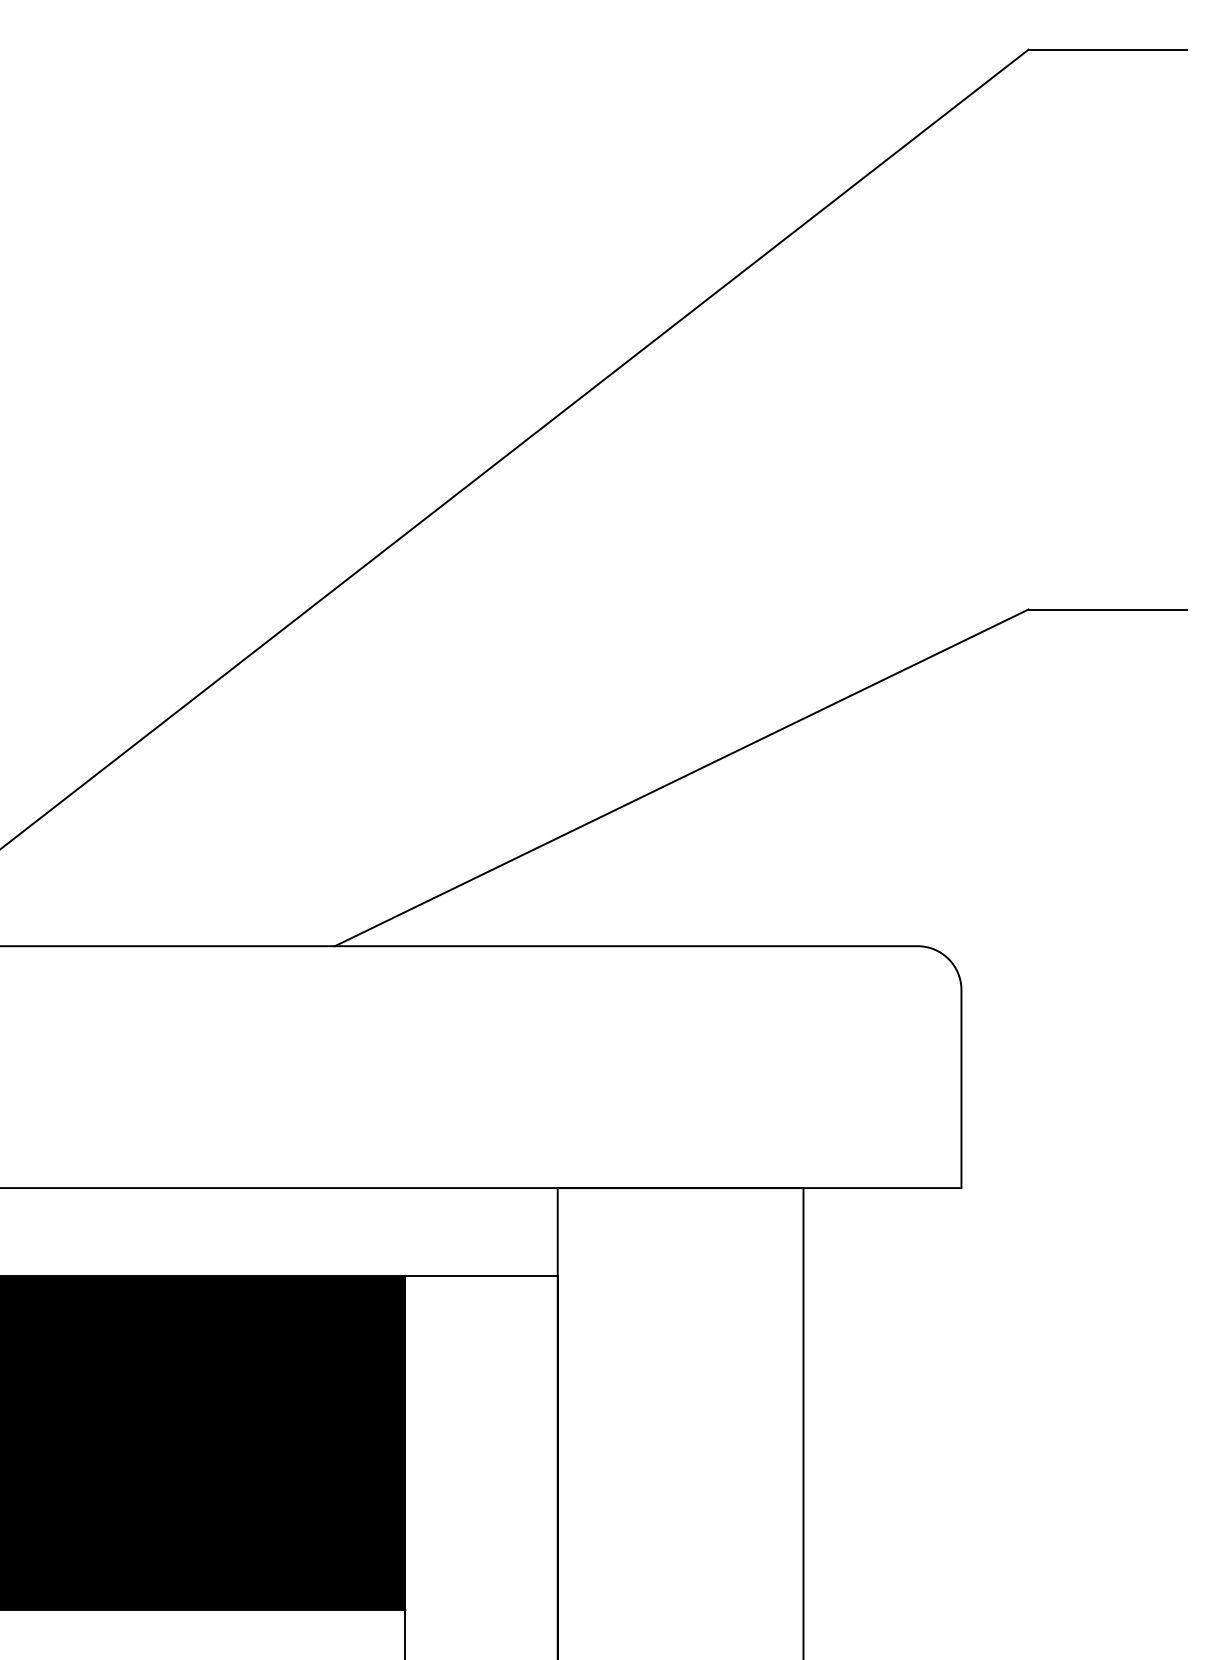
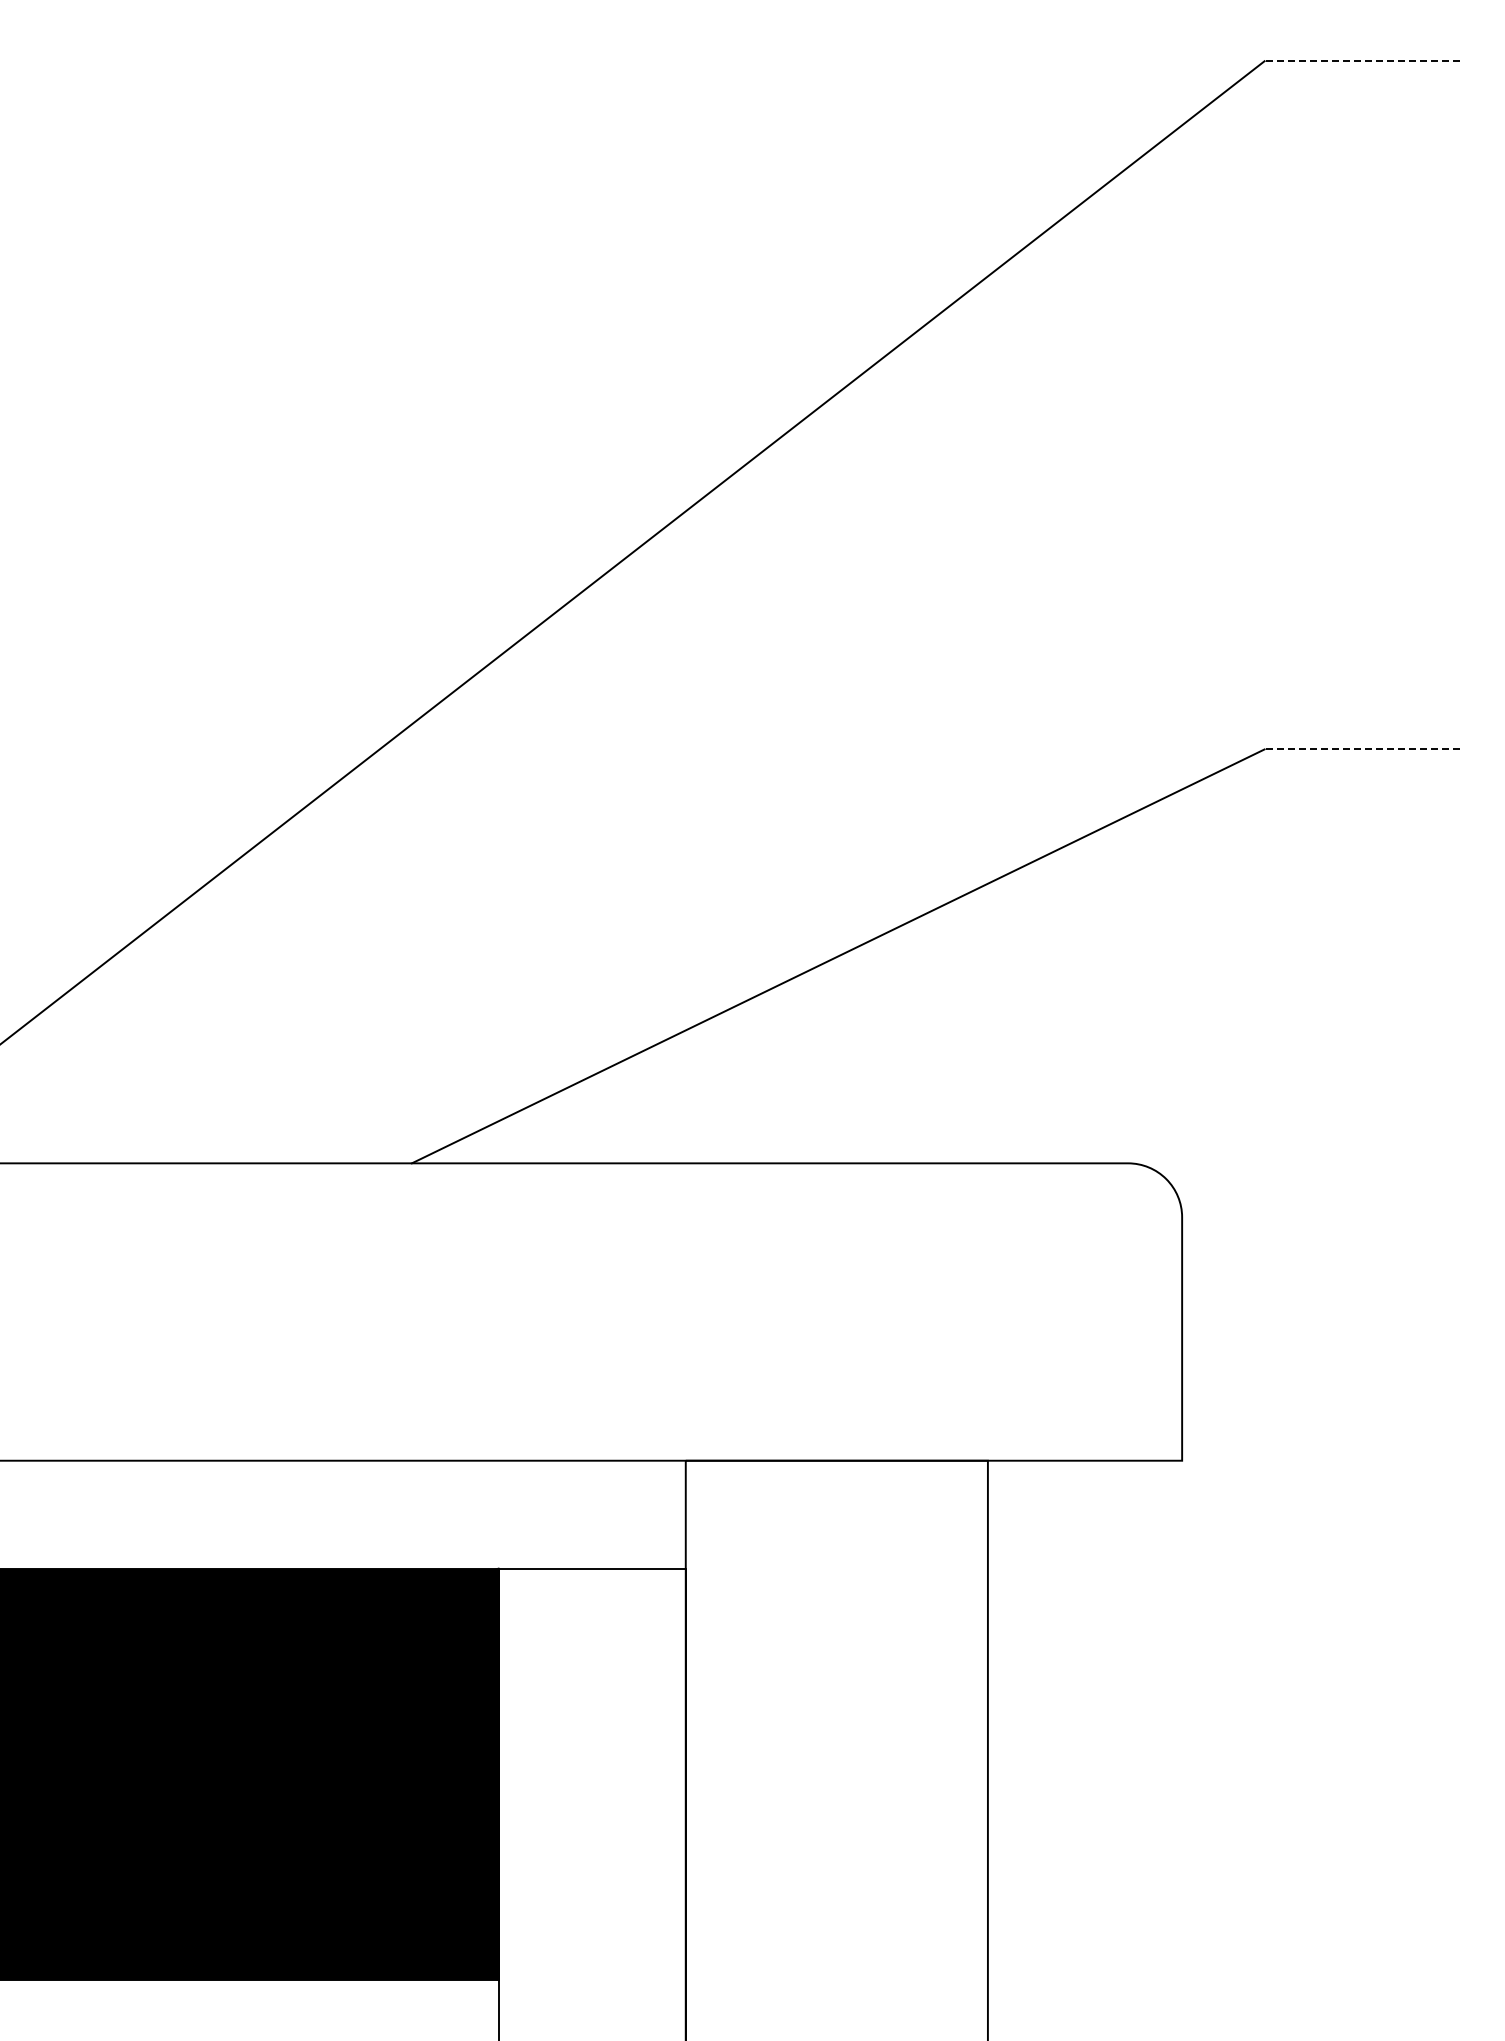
line: (1108, 49) -> (1362, 61), solid -> dashed
line: (1108, 609) -> (1362, 749), solid -> dashed

